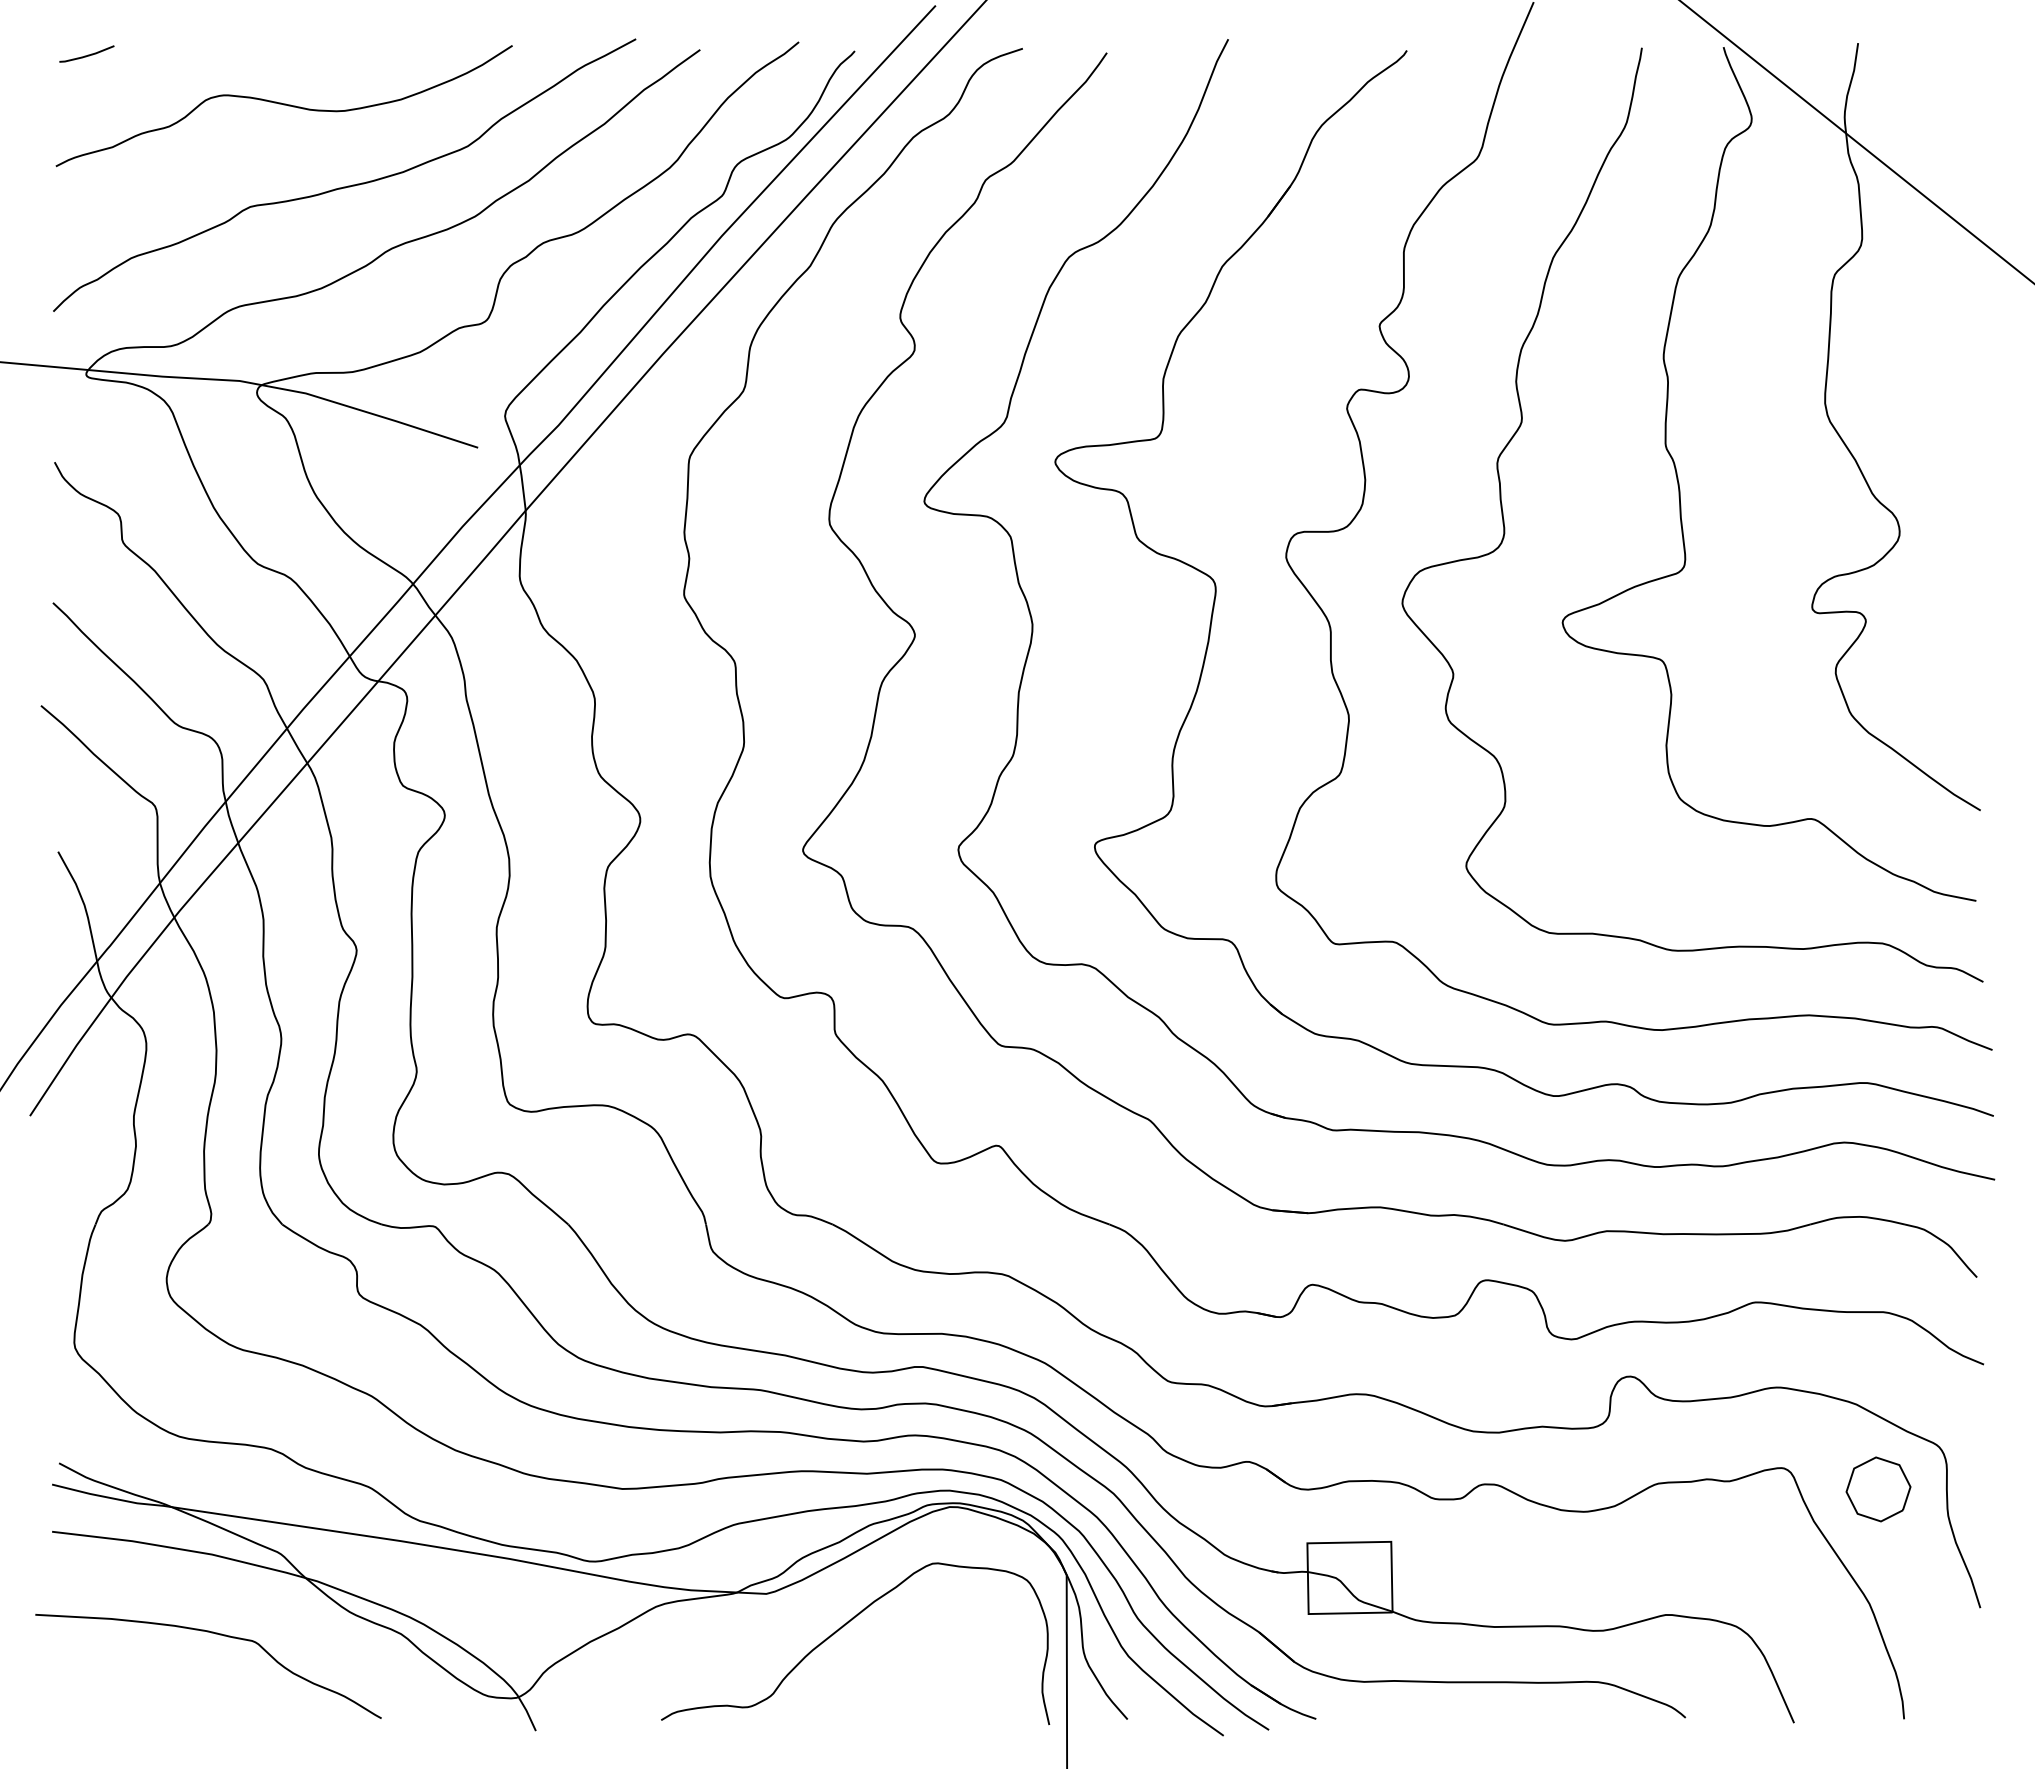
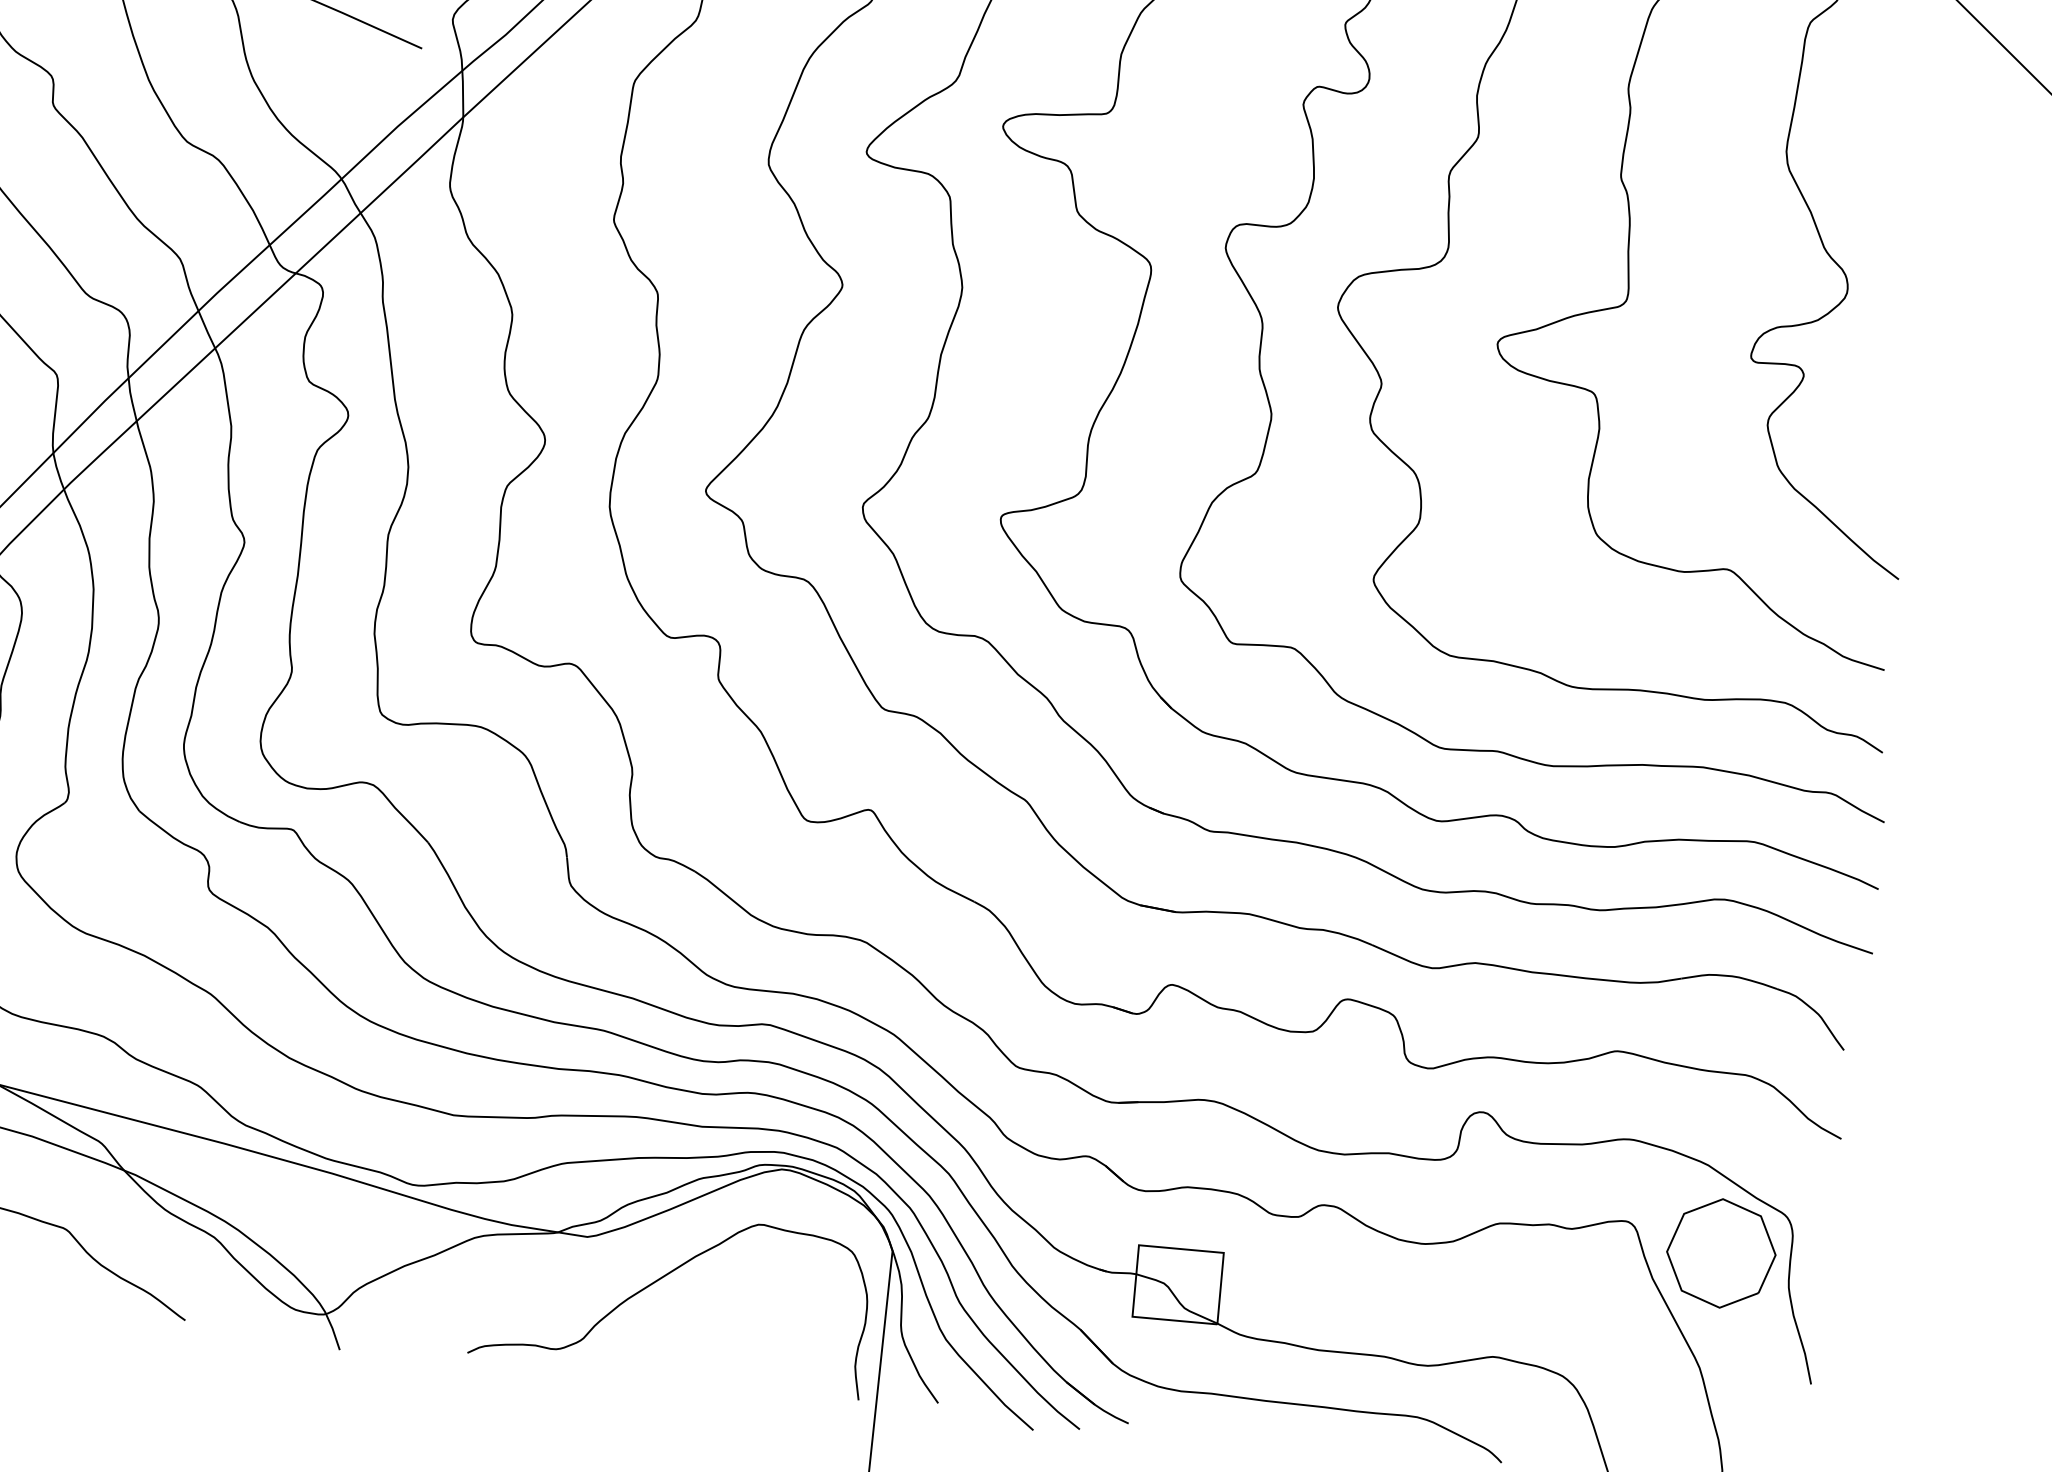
part: (1878, 1489) -> (1721, 1253), size x1.67

